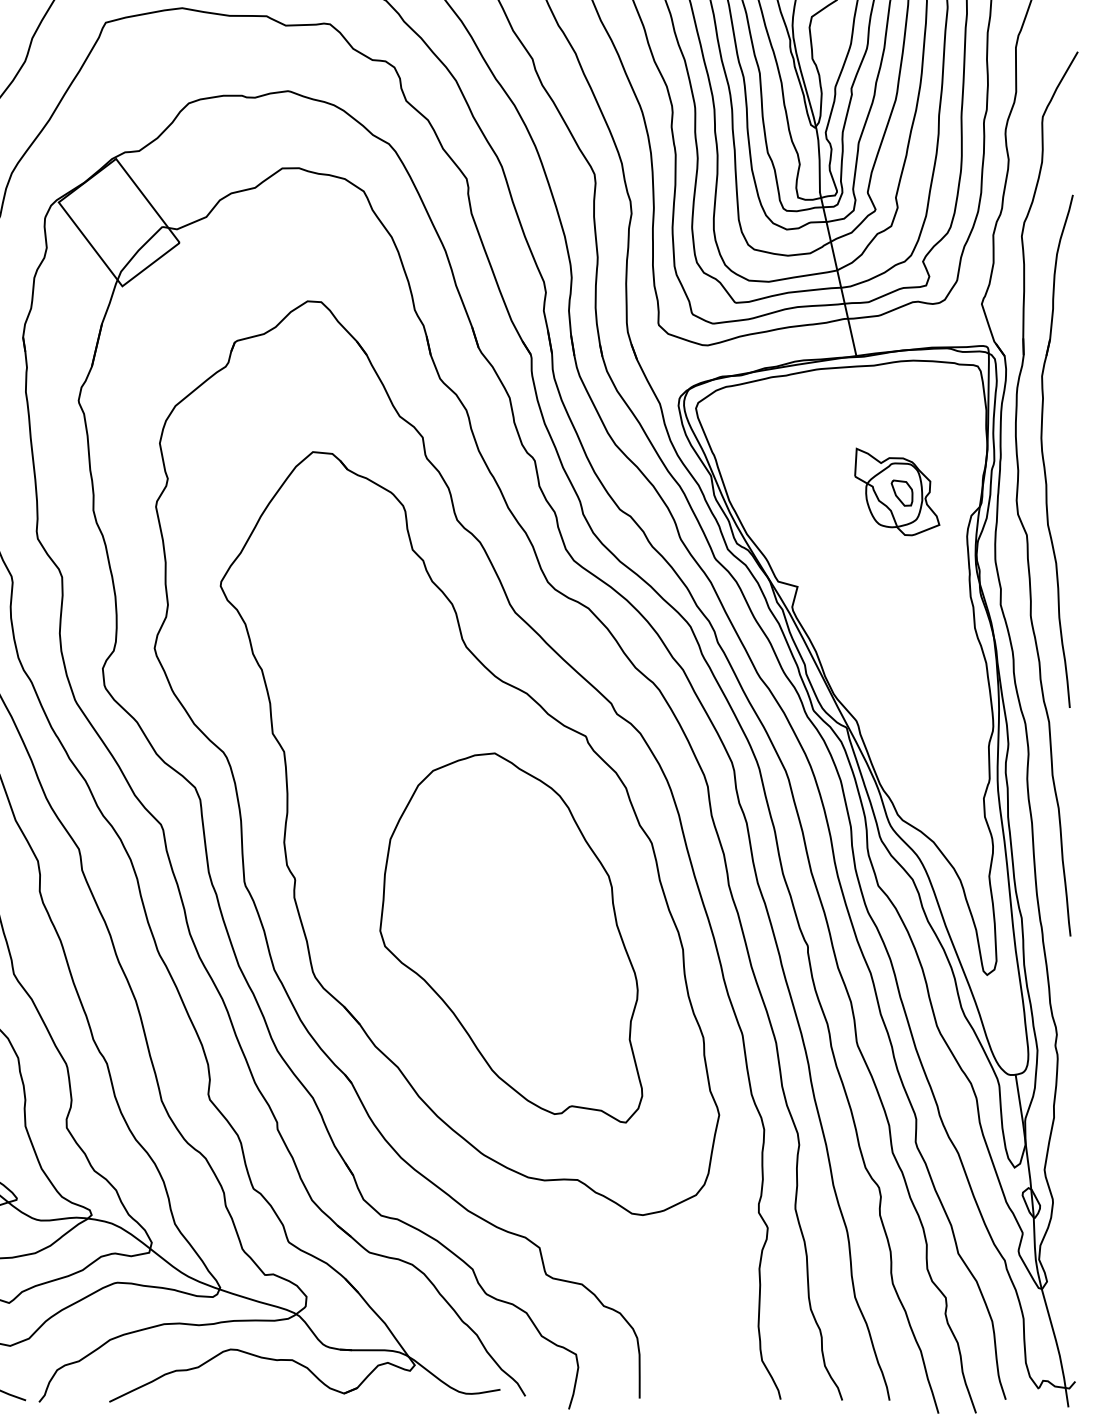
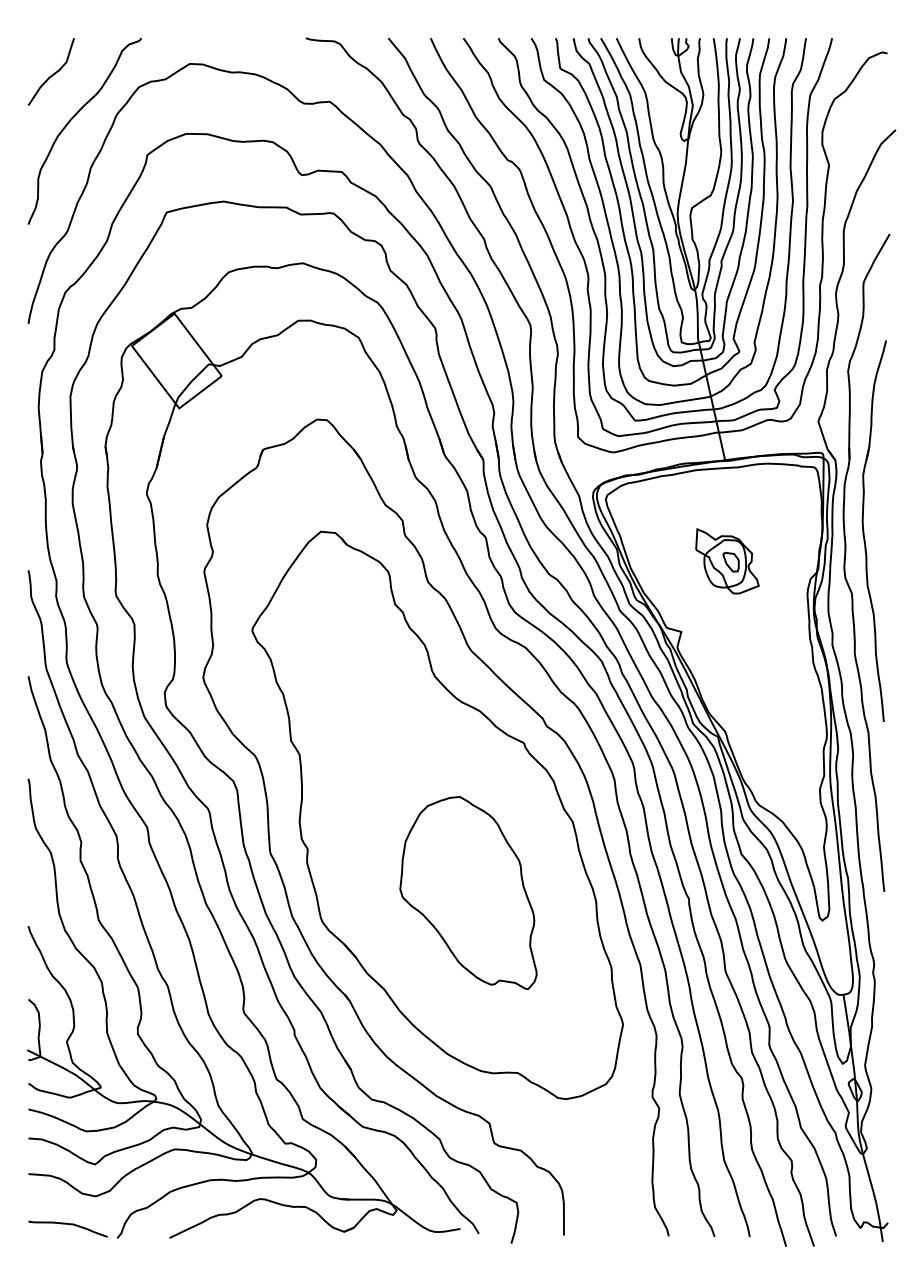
part: (897, 492) -> (727, 561), moved
part: (511, 937) -> (468, 892), size x0.7

